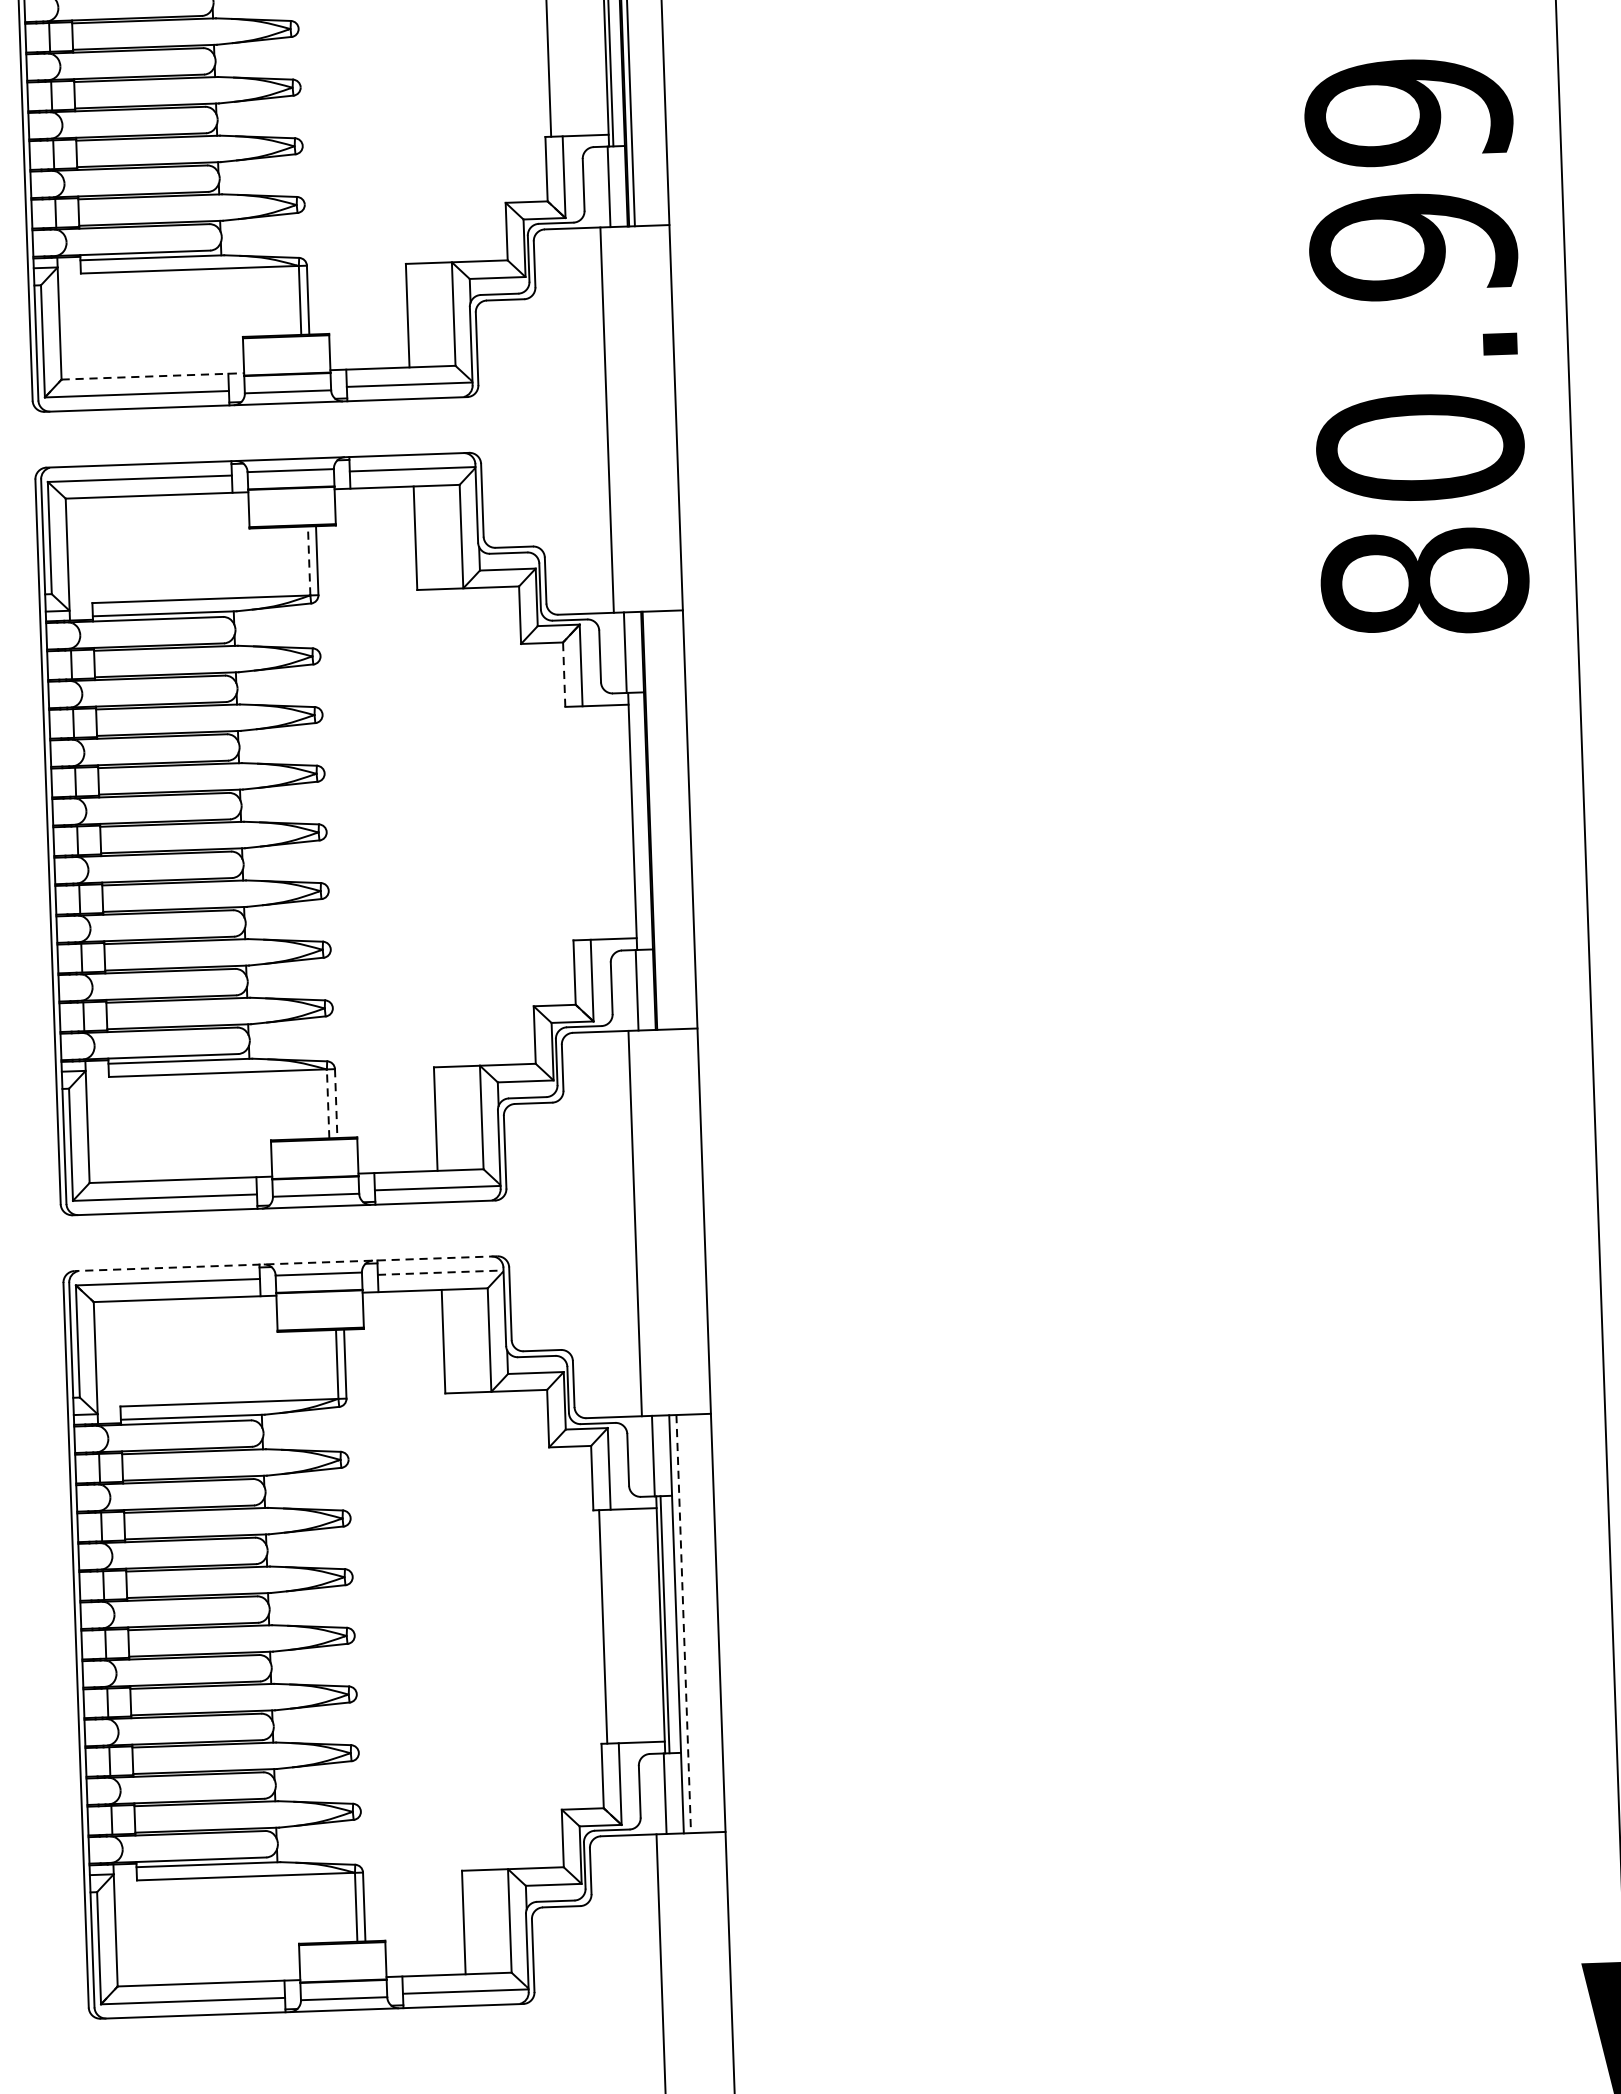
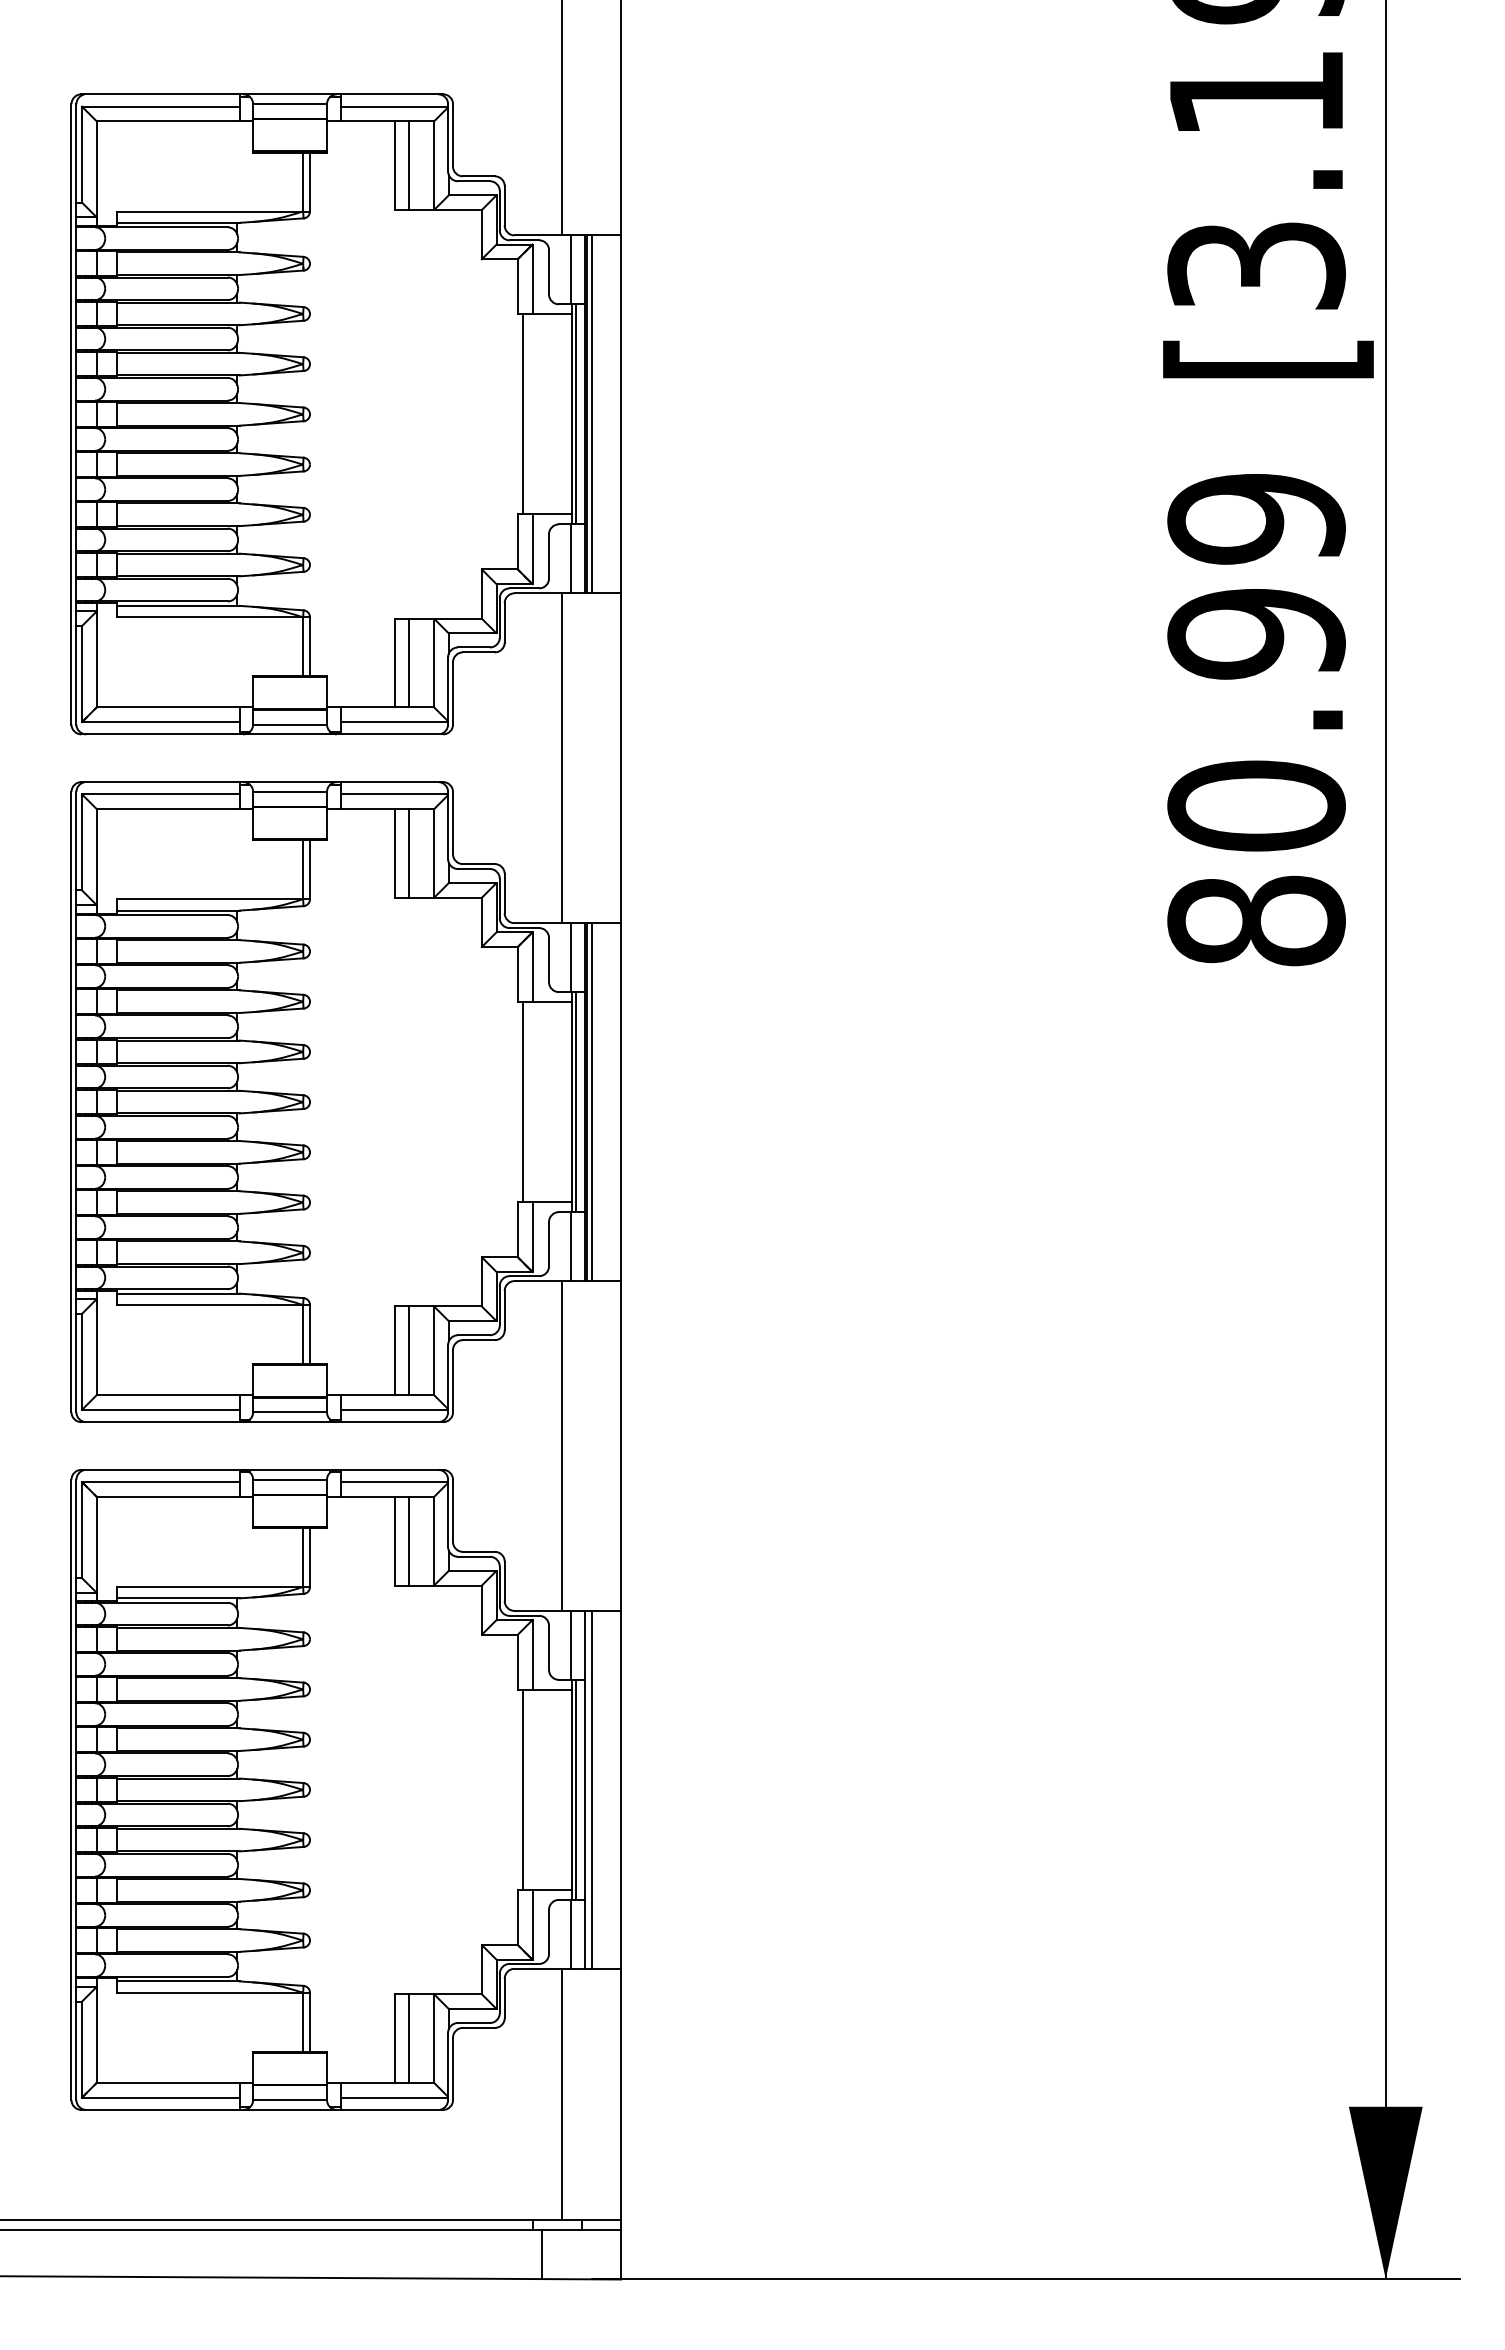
line: (424, 314) -> (409, 662), added
line: (153, 376) -> (175, 707), dashed -> solid
line: (432, 537) -> (409, 853), added
line: (309, 560) -> (303, 869), dashed -> solid
line: (563, 674) -> (517, 974), dashed -> solid
line: (636, 821) -> (575, 1102), added
line: (655, 821) -> (591, 1102), added
line: (574, 823) -> (522, 1102), added
line: (328, 1103) -> (303, 1334), dashed -> solid
line: (336, 1104) -> (310, 1335), dashed -> solid
line: (453, 1118) -> (409, 1350), added
line: (286, 1263) -> (262, 1469), dashed -> solid
line: (440, 1273) -> (394, 1482), dashed -> solid
line: (460, 1340) -> (409, 1540), added
line: (683, 1623) -> (591, 1789), dashed -> solid
line: (481, 1921) -> (409, 2038), added

